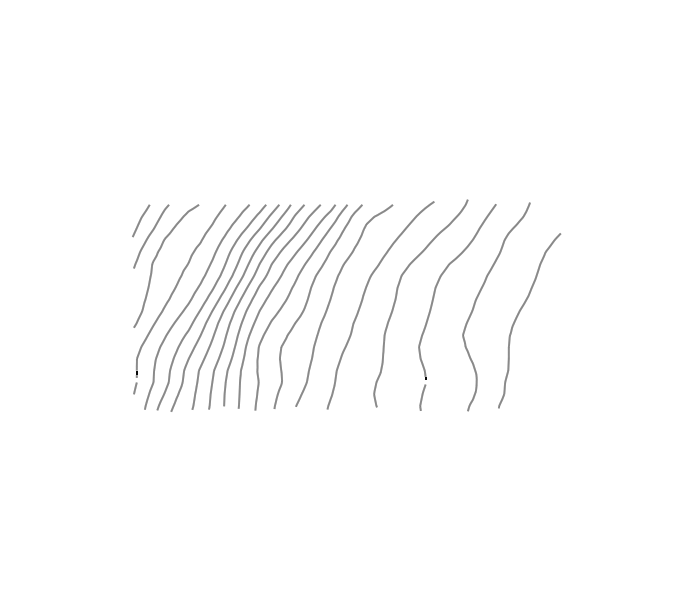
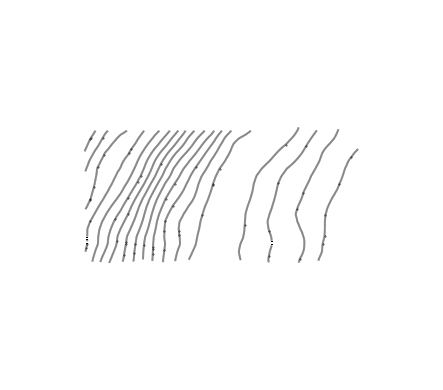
curve: (364, 300) -> (232, 191), removed

